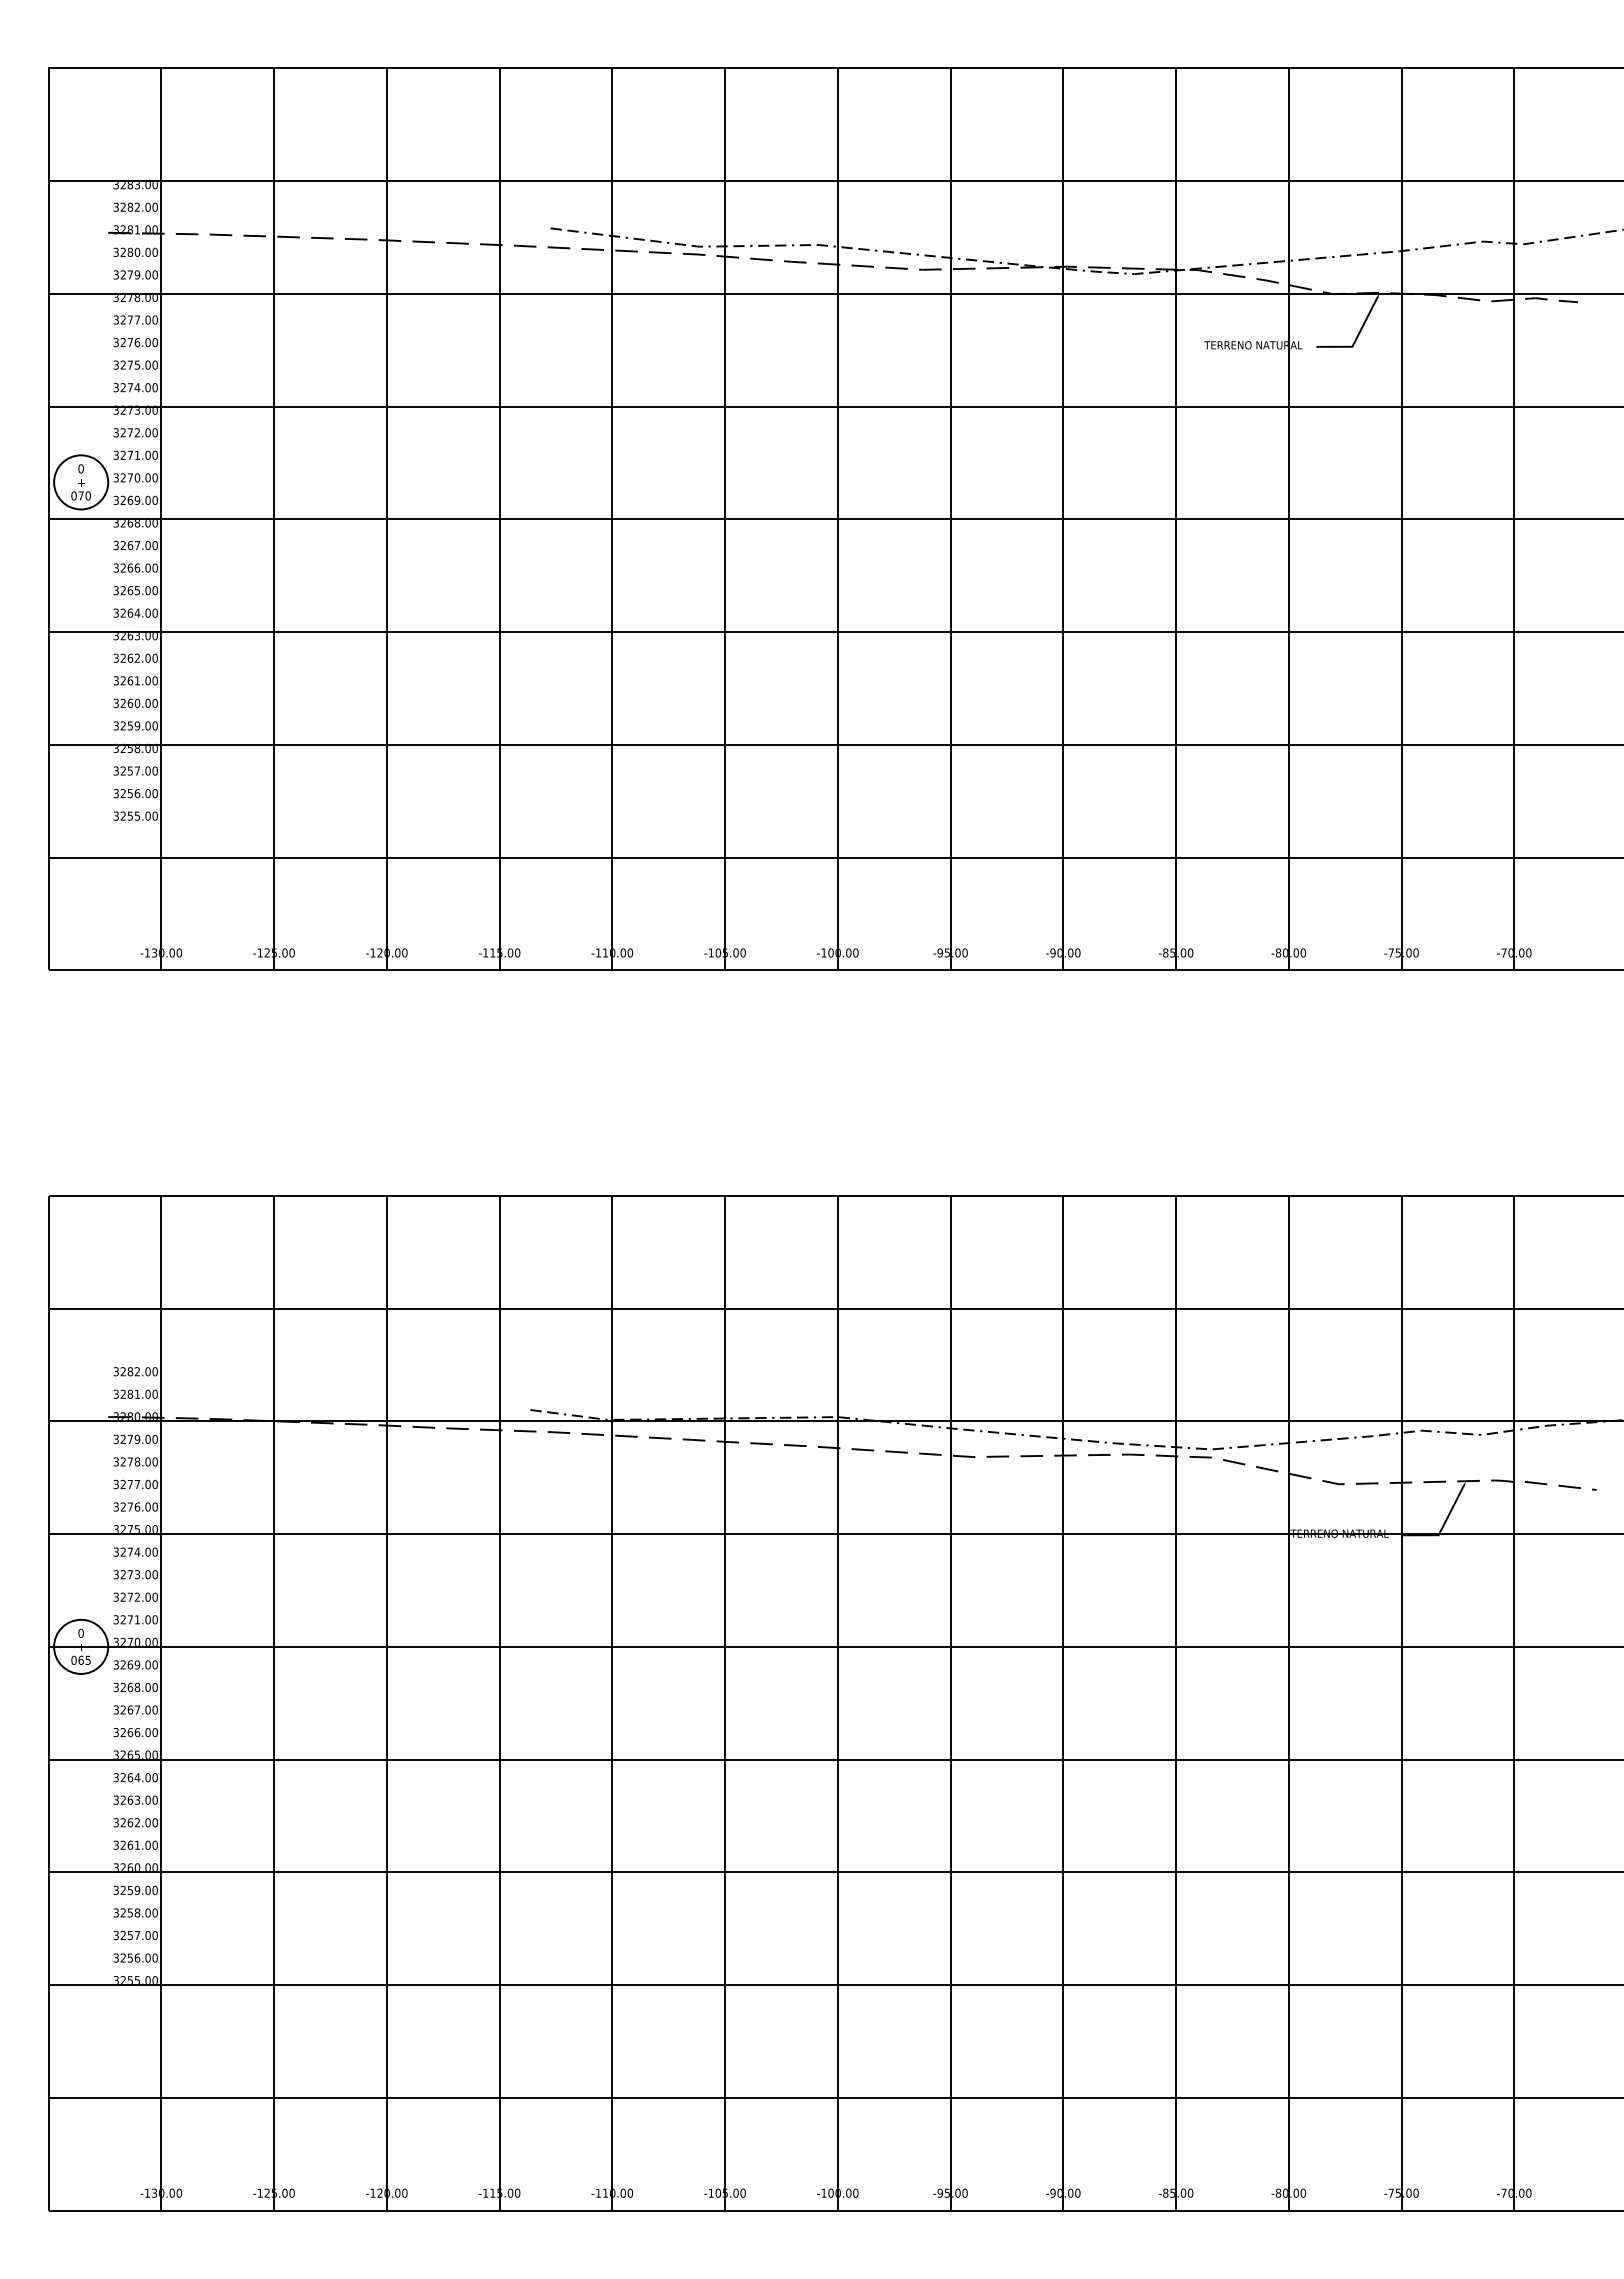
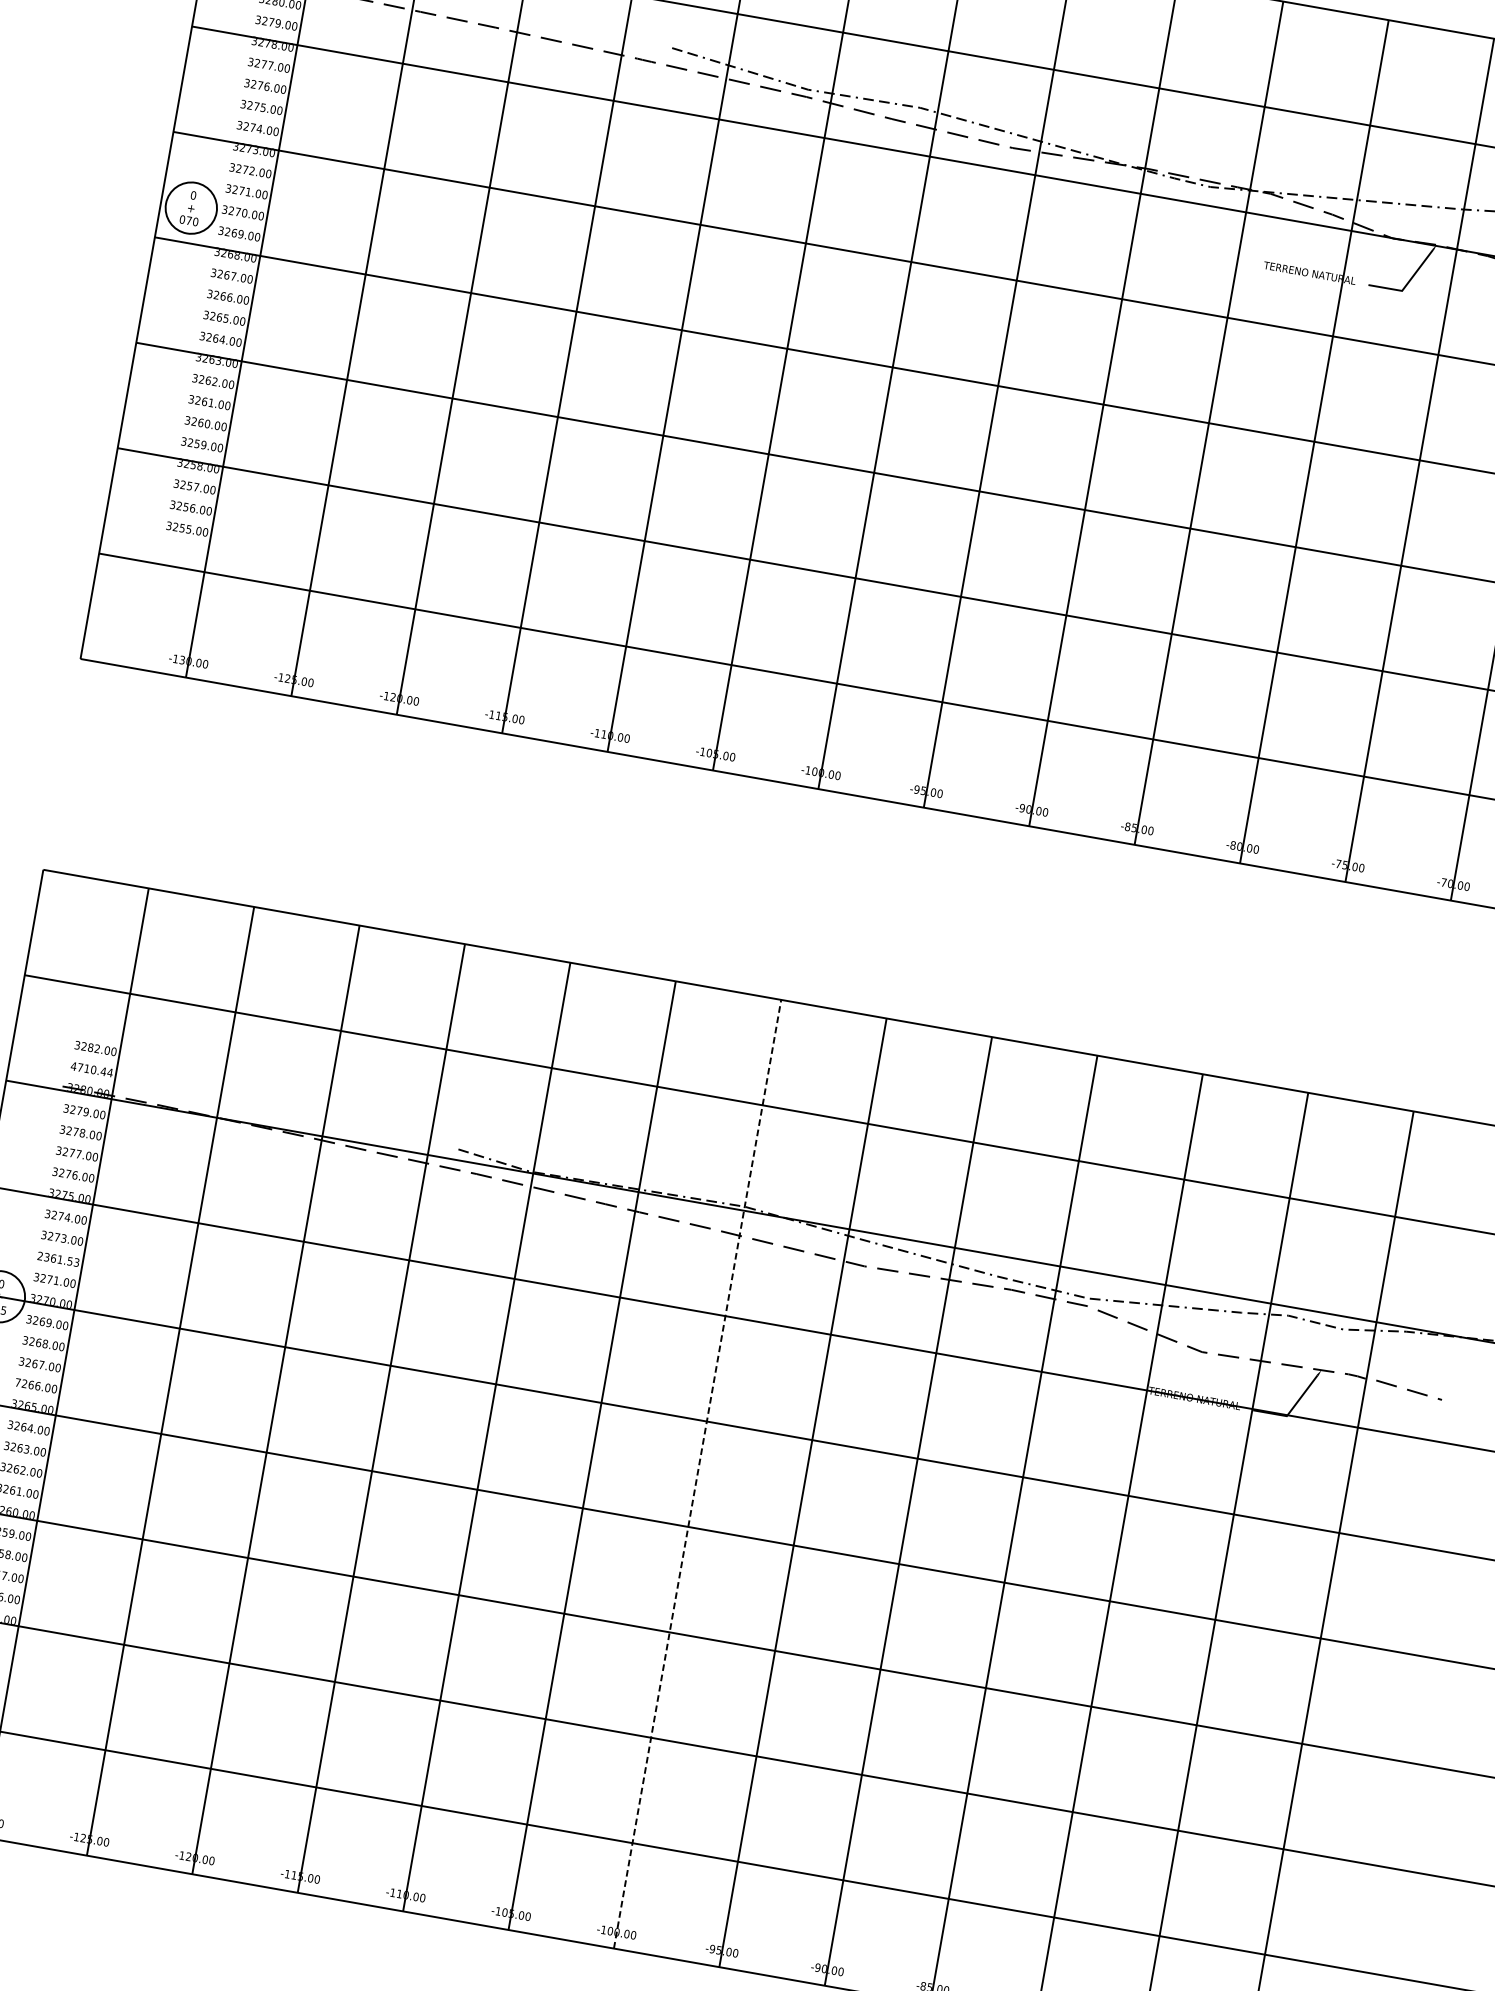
text: (135, 1393) -> (91, 1068), 3281.00 -> 4710.44
text: (135, 1596) -> (58, 1258), 3272.00 -> 2361.53
line: (837, 1702) -> (697, 1473), solid -> dashed
text: (115, 1732) -> (17, 1382), 3266.00 -> 7266.00

